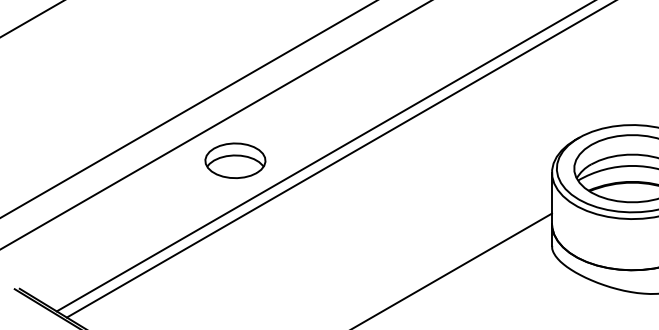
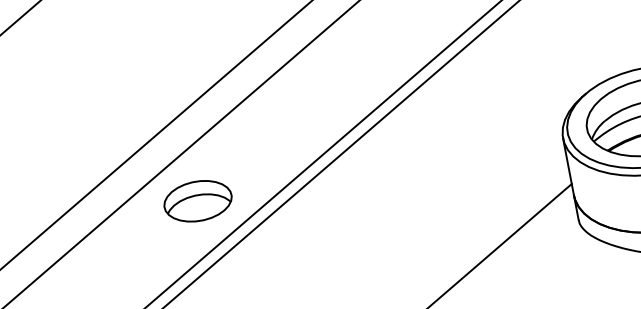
part: (235, 160) -> (198, 200), moved

